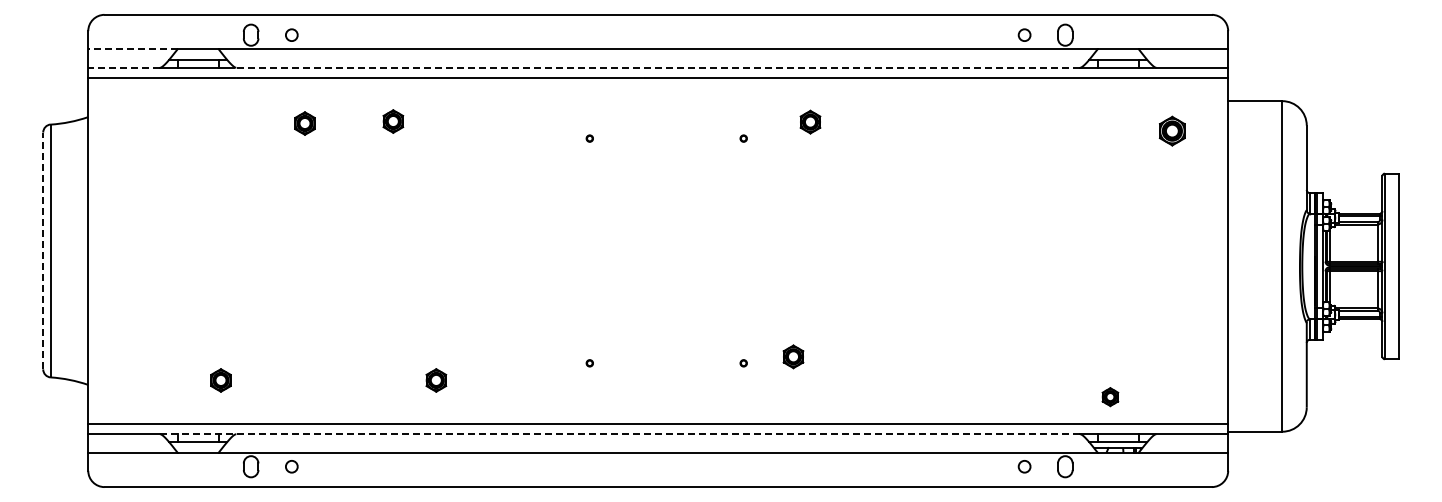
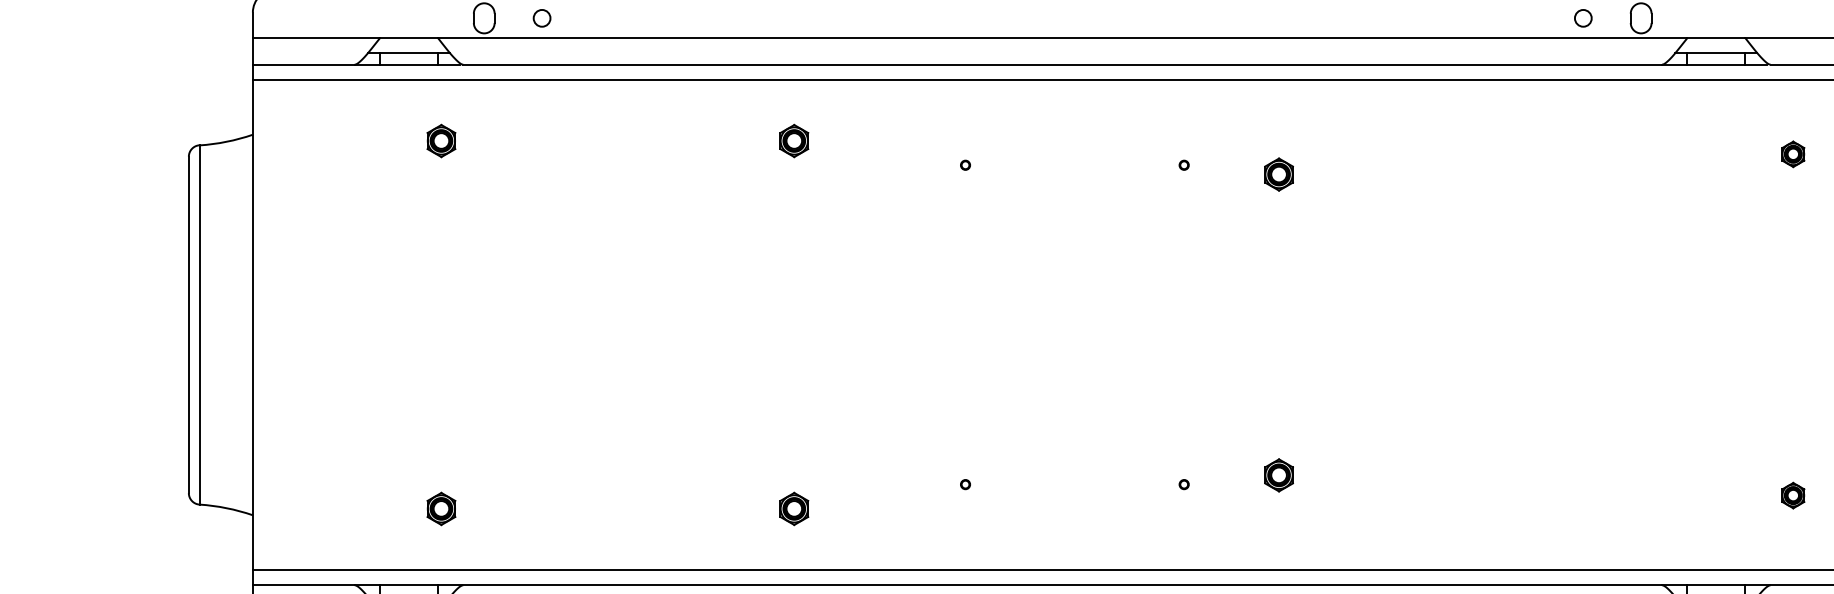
line: (133, 49) -> (317, 38), dashed -> solid
line: (124, 67) -> (304, 64), dashed -> solid
line: (658, 67) -> (1063, 64), dashed -> solid
part: (393, 121) -> (794, 140), moved
part: (810, 121) -> (1279, 173), moved
part: (304, 123) -> (440, 140), moved
part: (1172, 130) -> (1793, 153), size x0.62
line: (43, 250) -> (189, 324), dashed -> solid
part: (793, 356) -> (1279, 474), moved
part: (436, 380) -> (794, 508), moved
part: (1110, 397) -> (1793, 496), moved
line: (620, 434) -> (1009, 585), dashed -> solid

